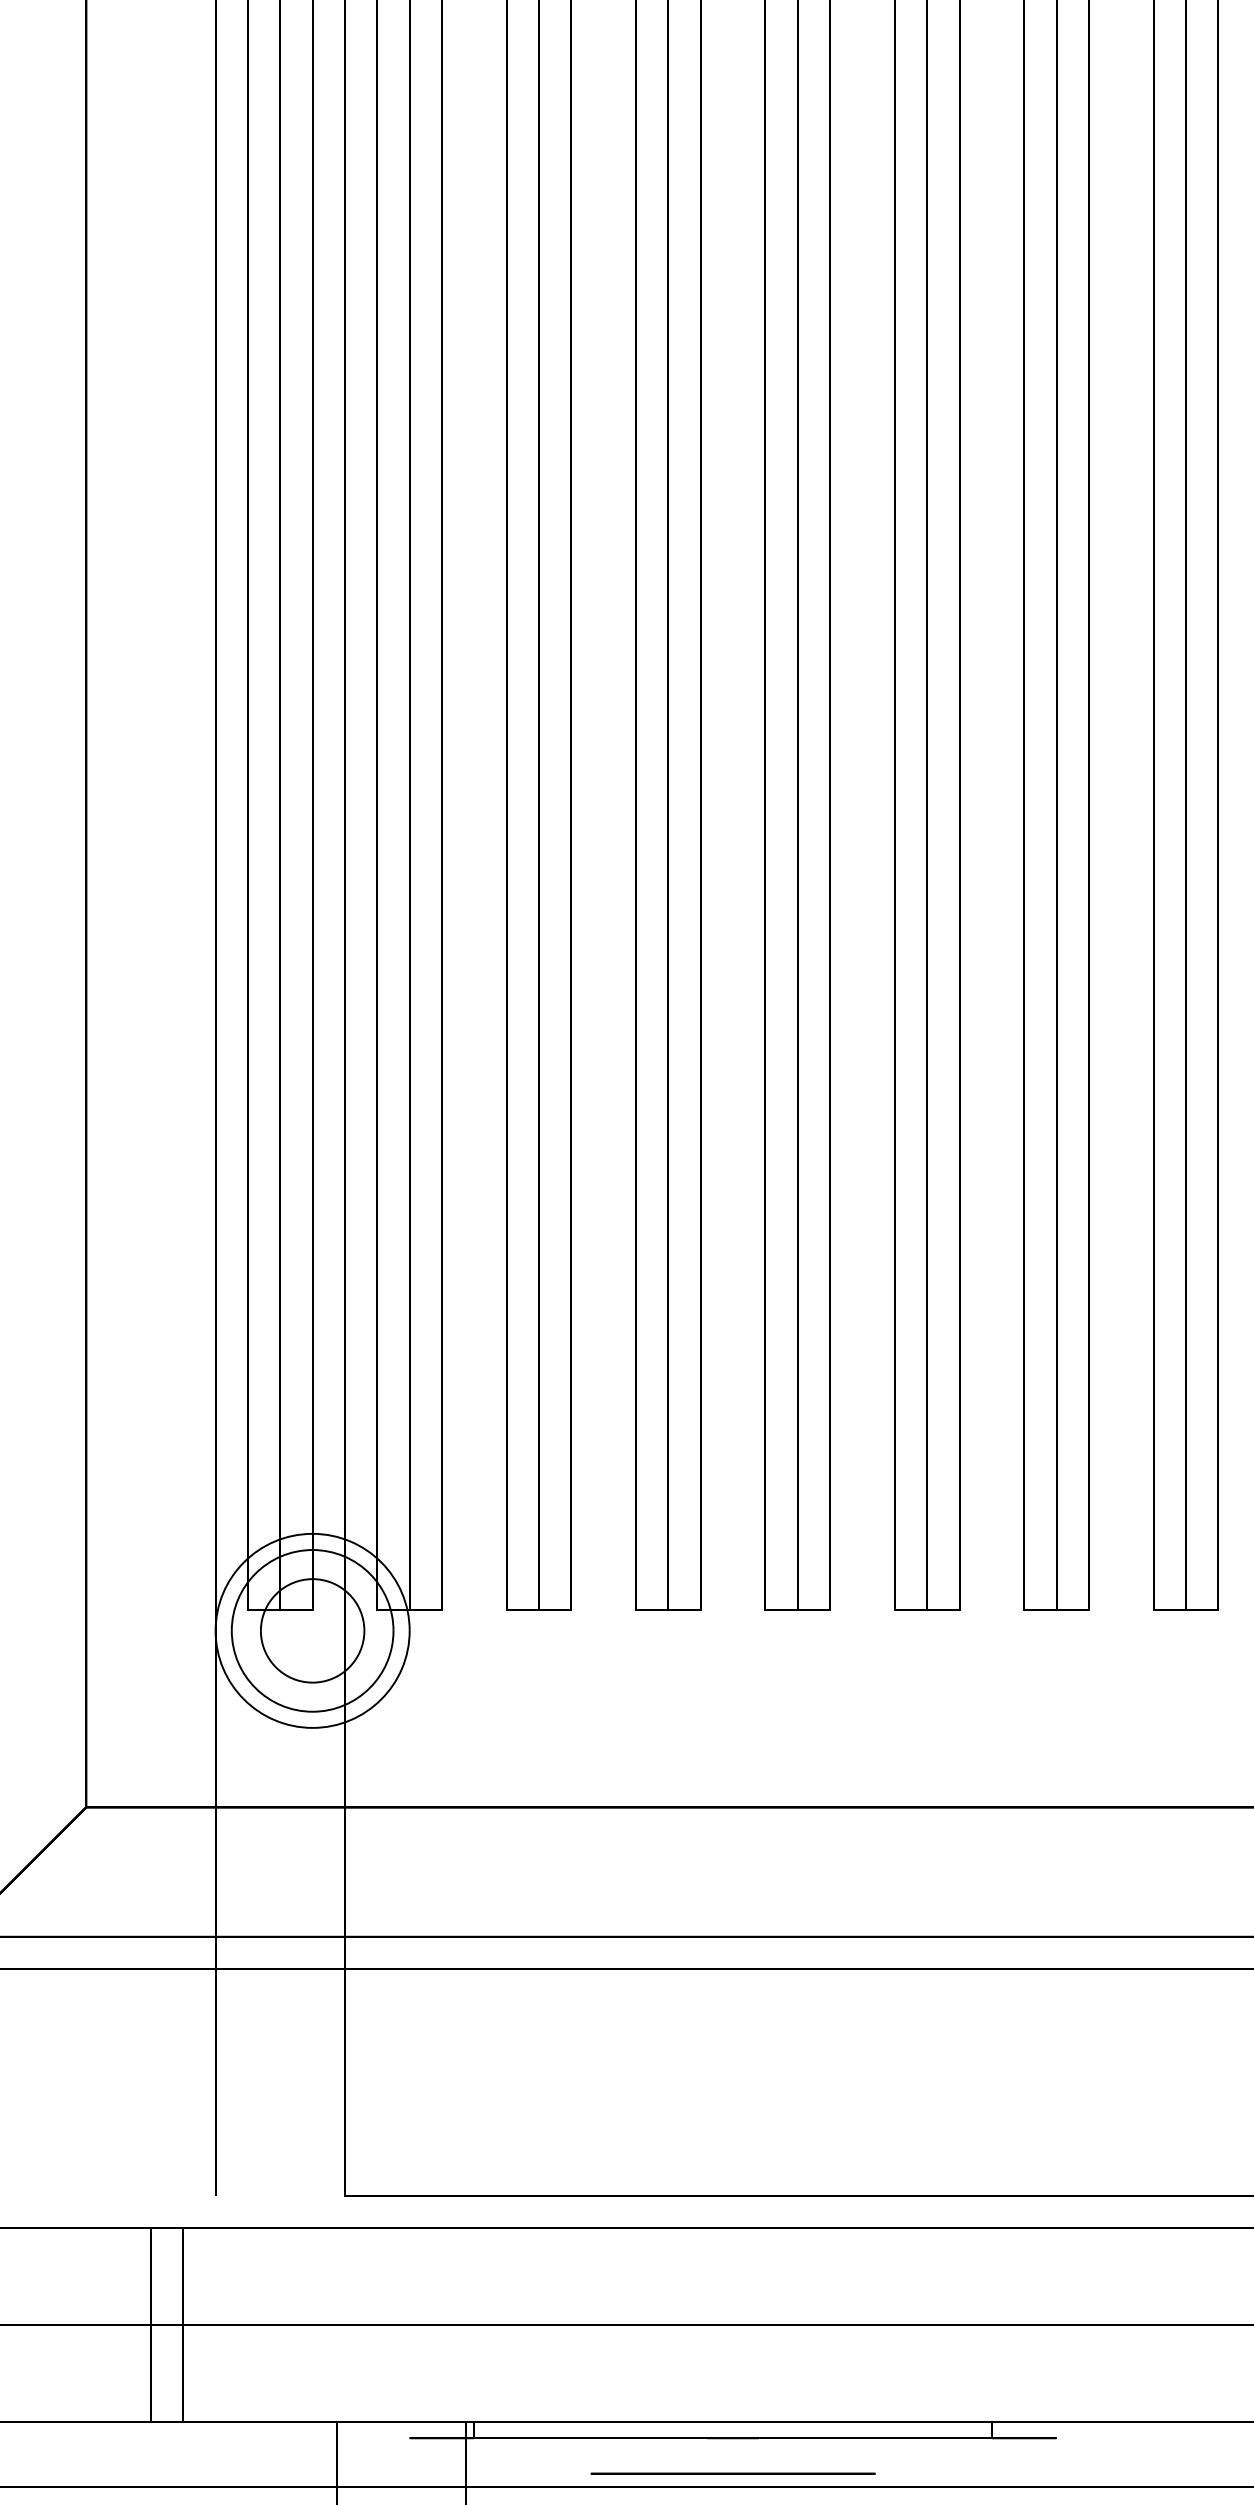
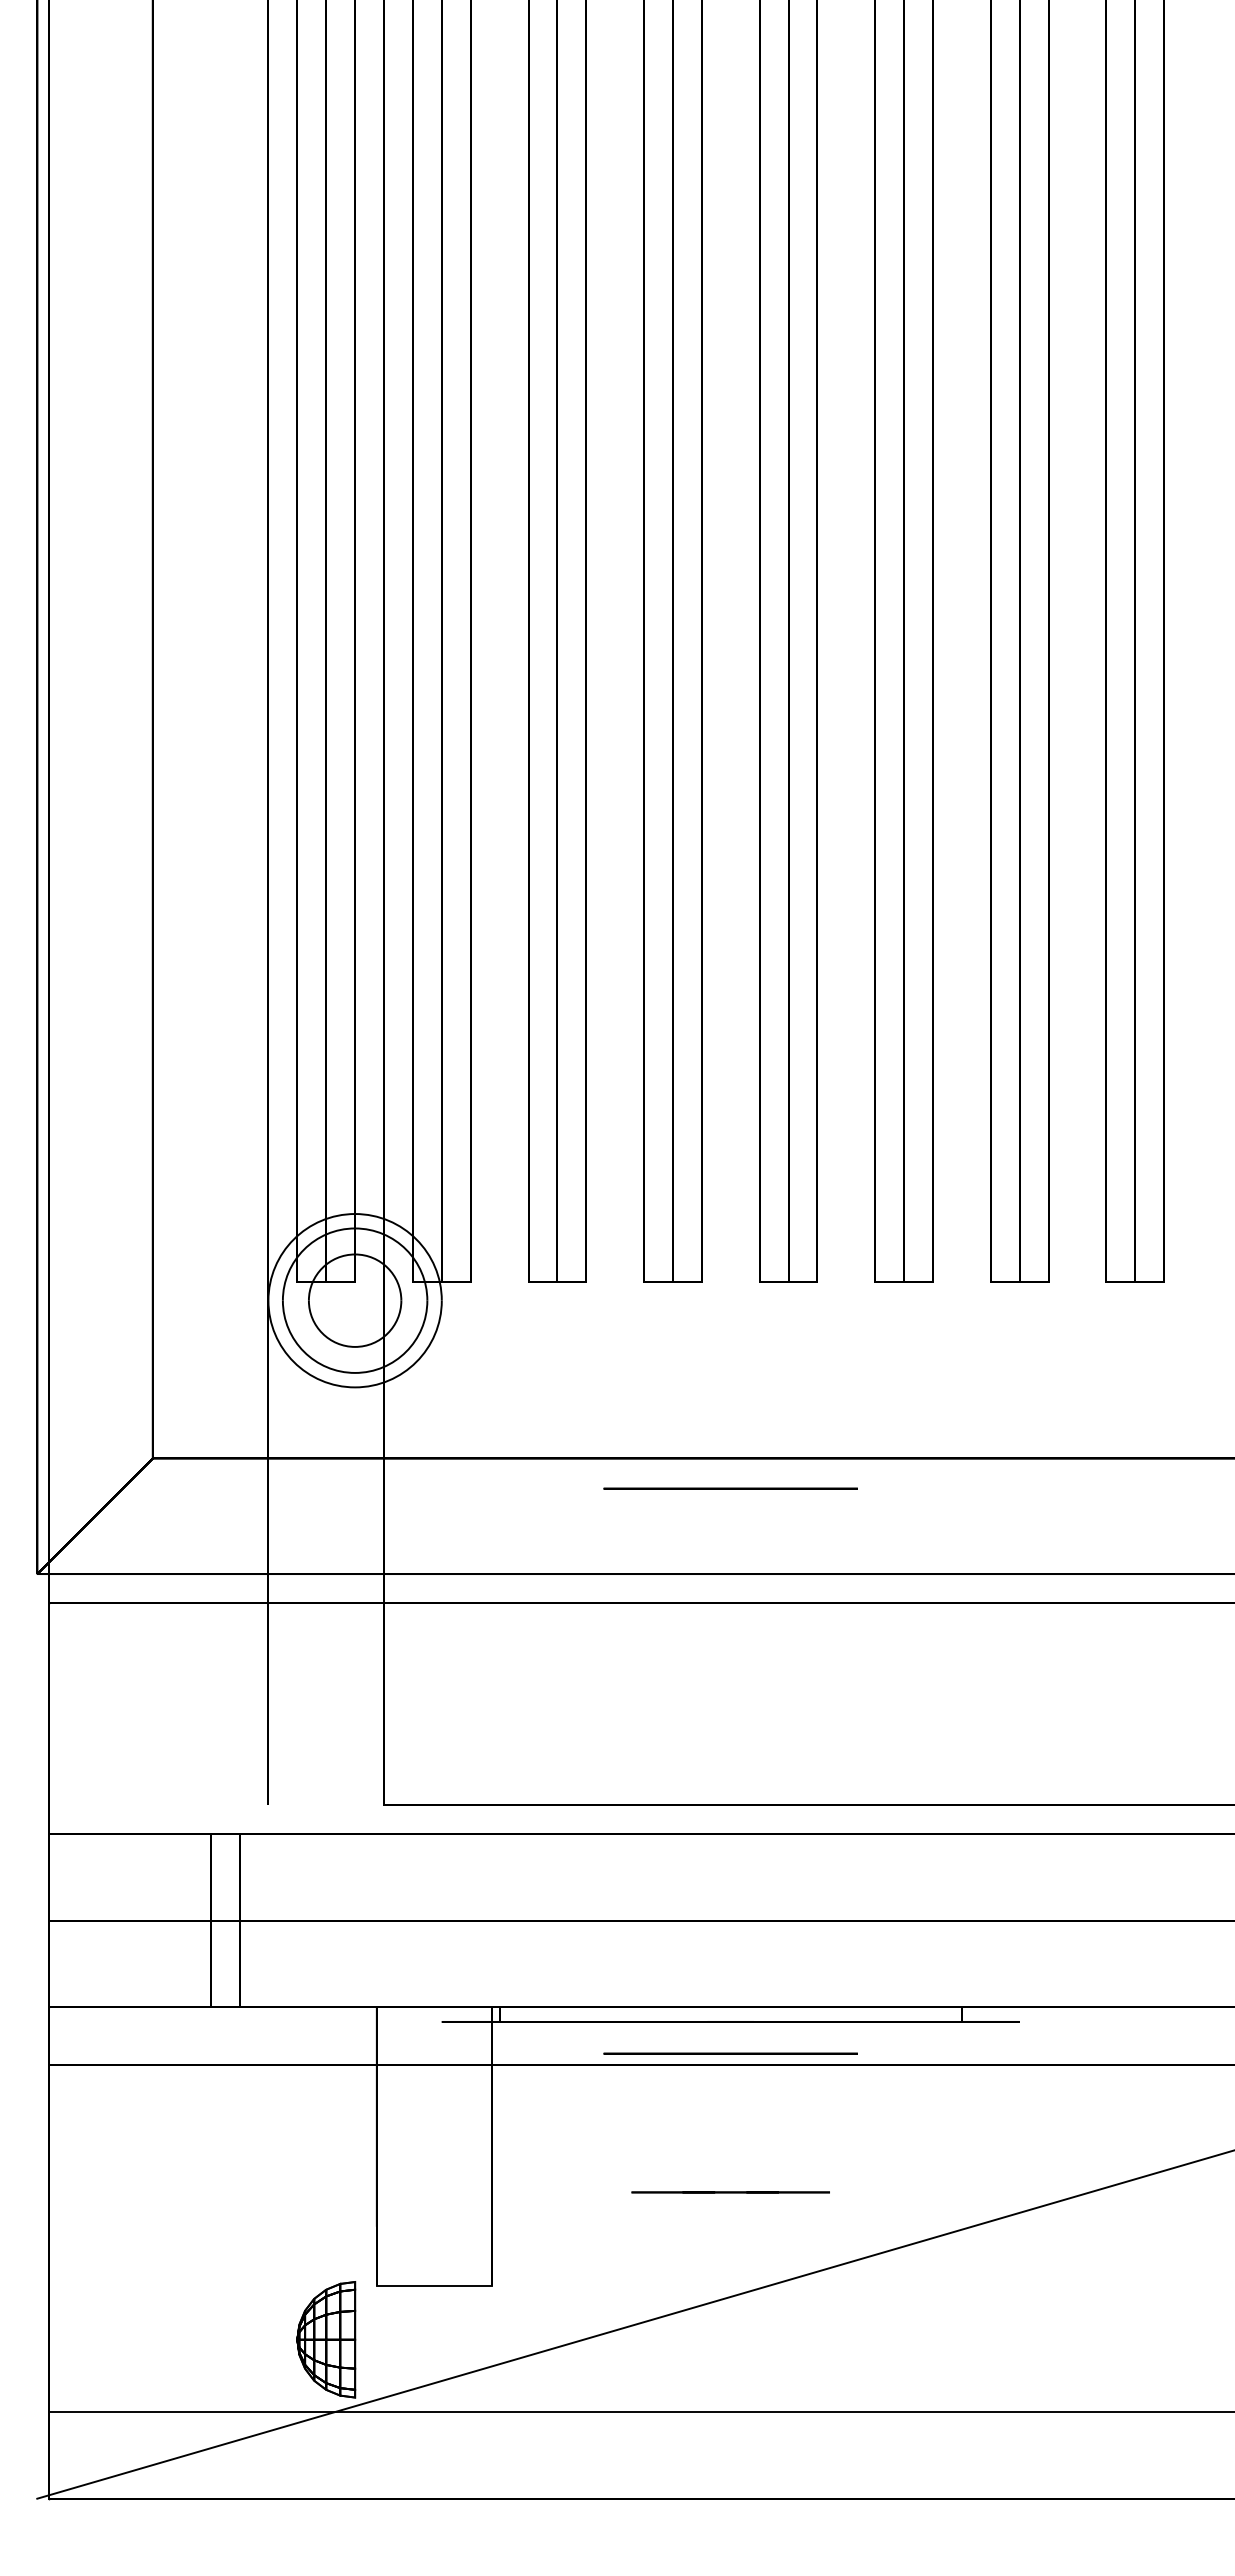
circle: (732, 1841) -> (730, 1488), added

